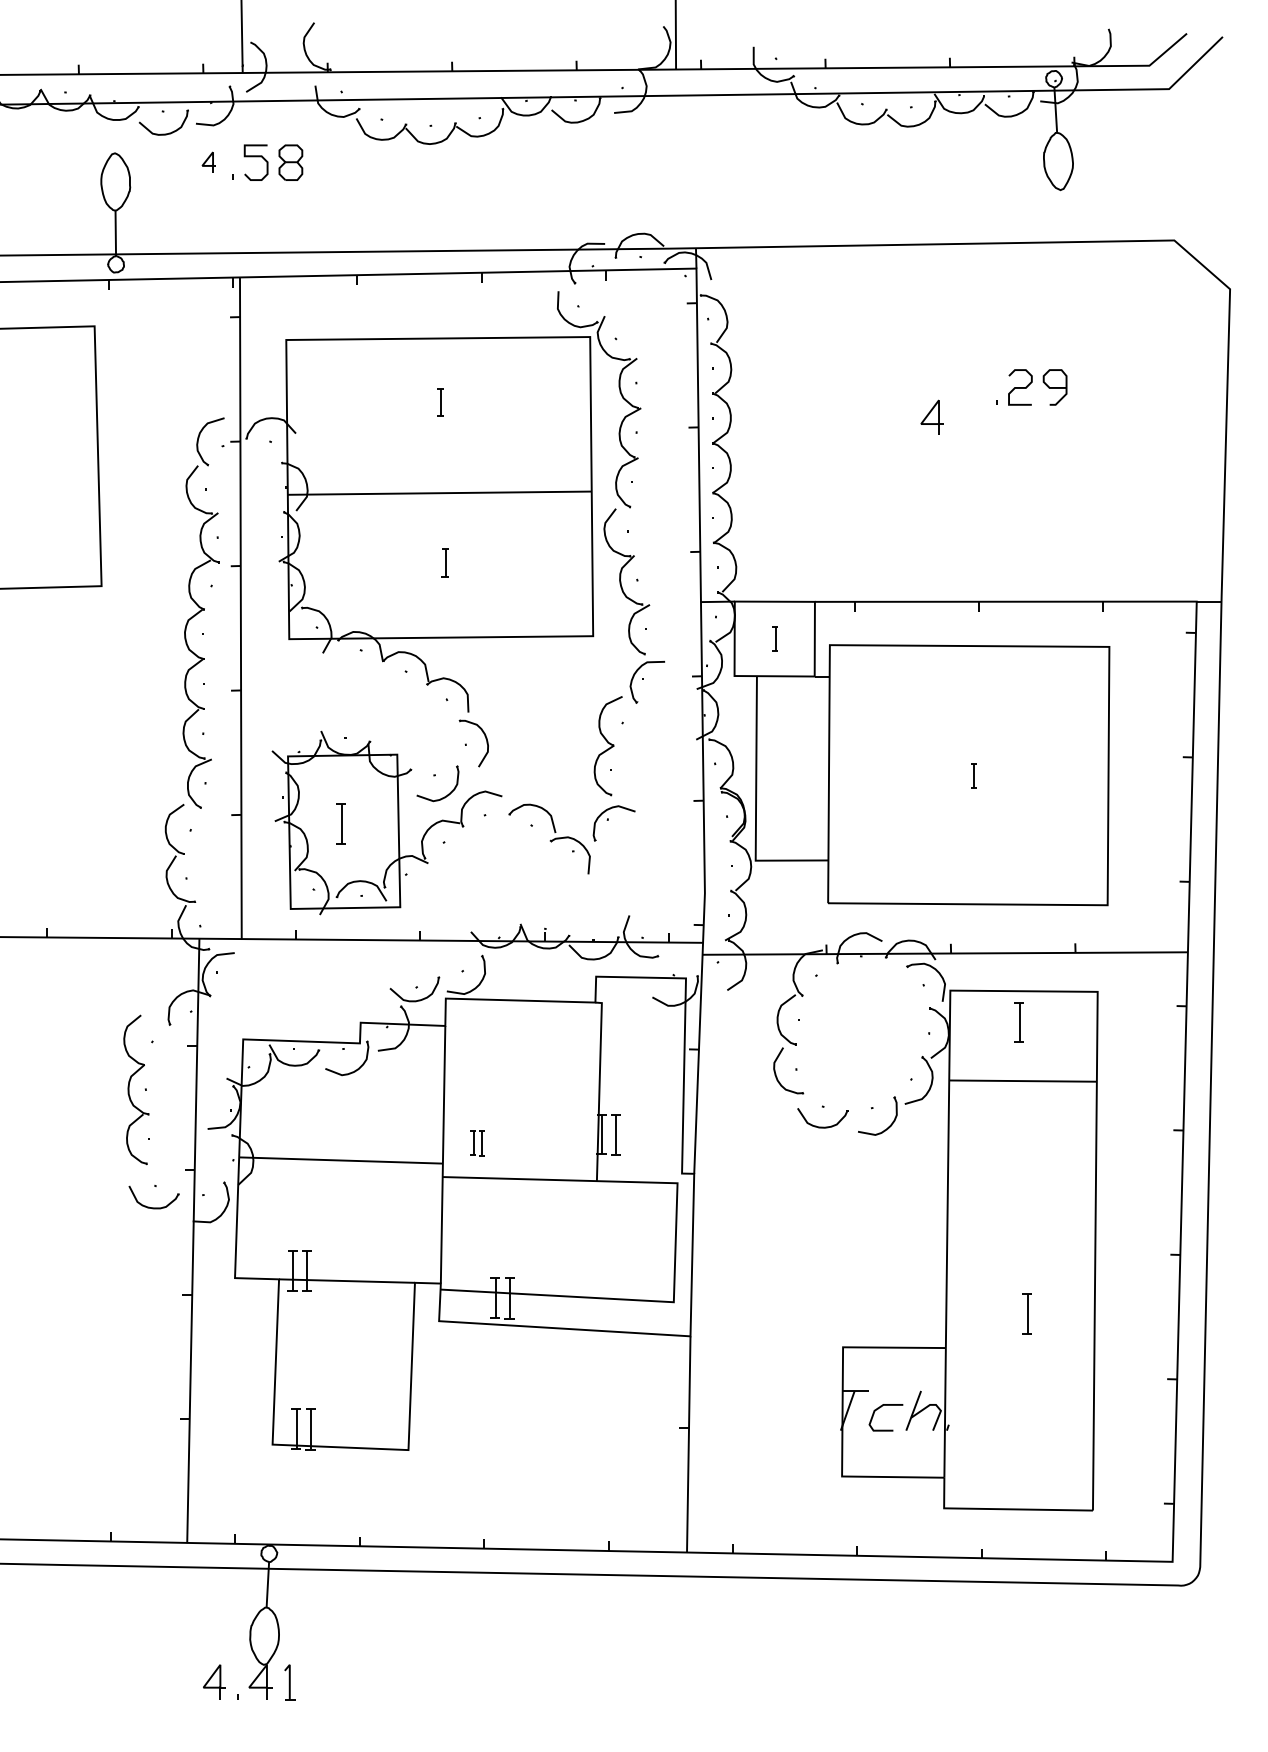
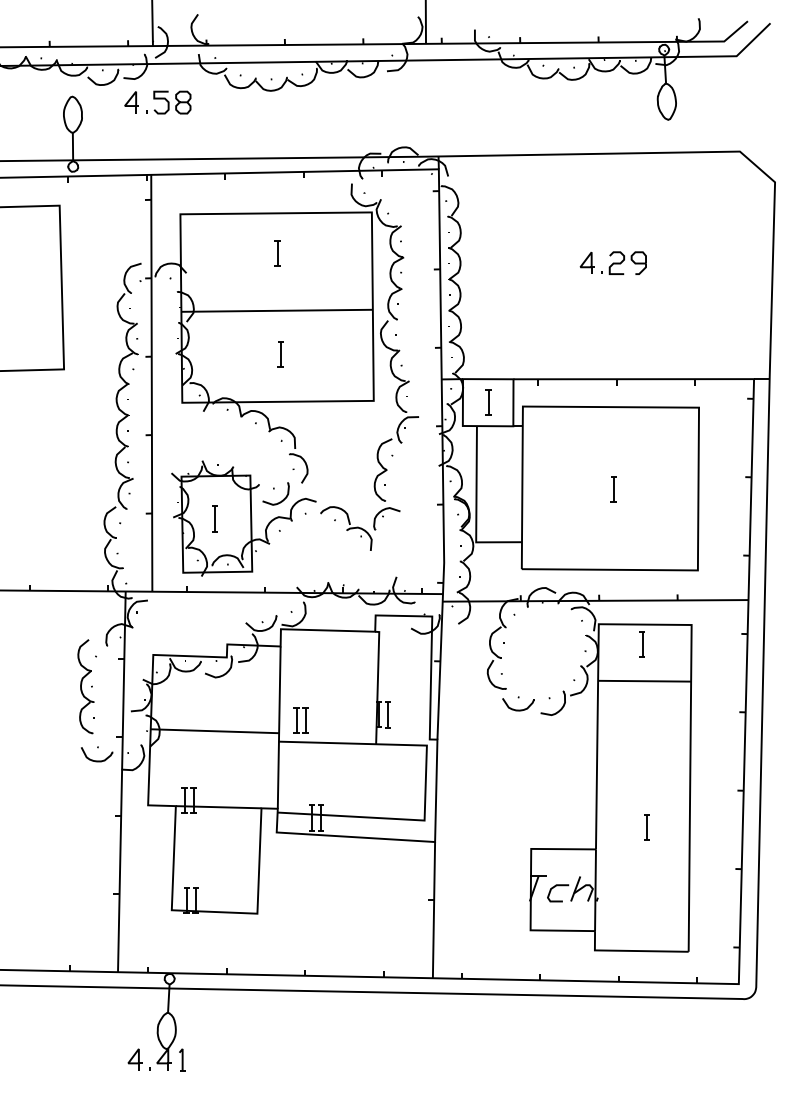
part: (208, 162) -> (131, 102), size x1.67
part: (1030, 386) -> (623, 262), moved
part: (440, 402) -> (277, 253), size x1.43
part: (445, 562) -> (280, 354), size x1.43
part: (775, 638) -> (488, 402), size x1.67
part: (973, 776) -> (613, 489), size x1.67
part: (476, 1143) -> (300, 720), size x1.67

